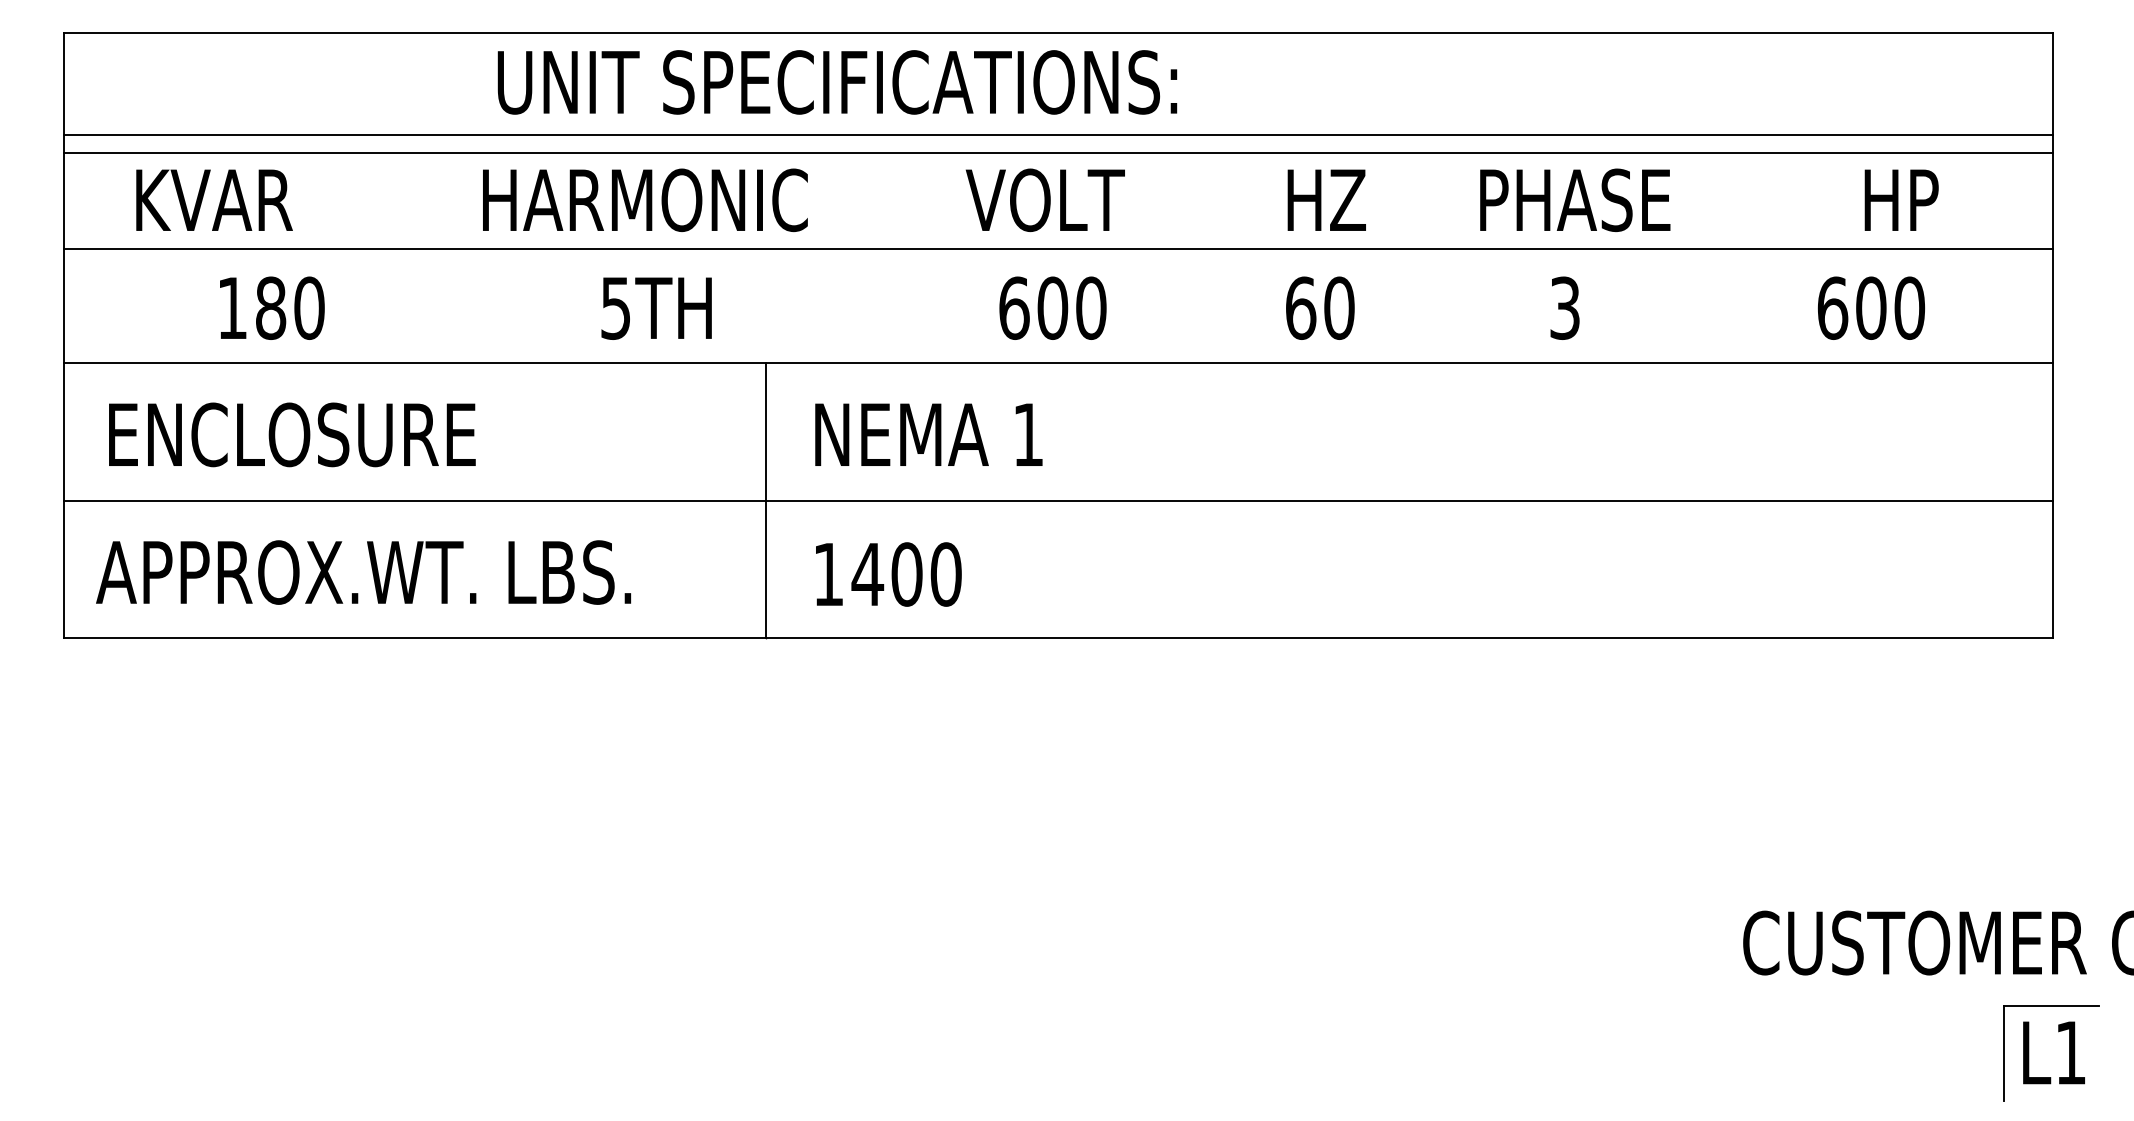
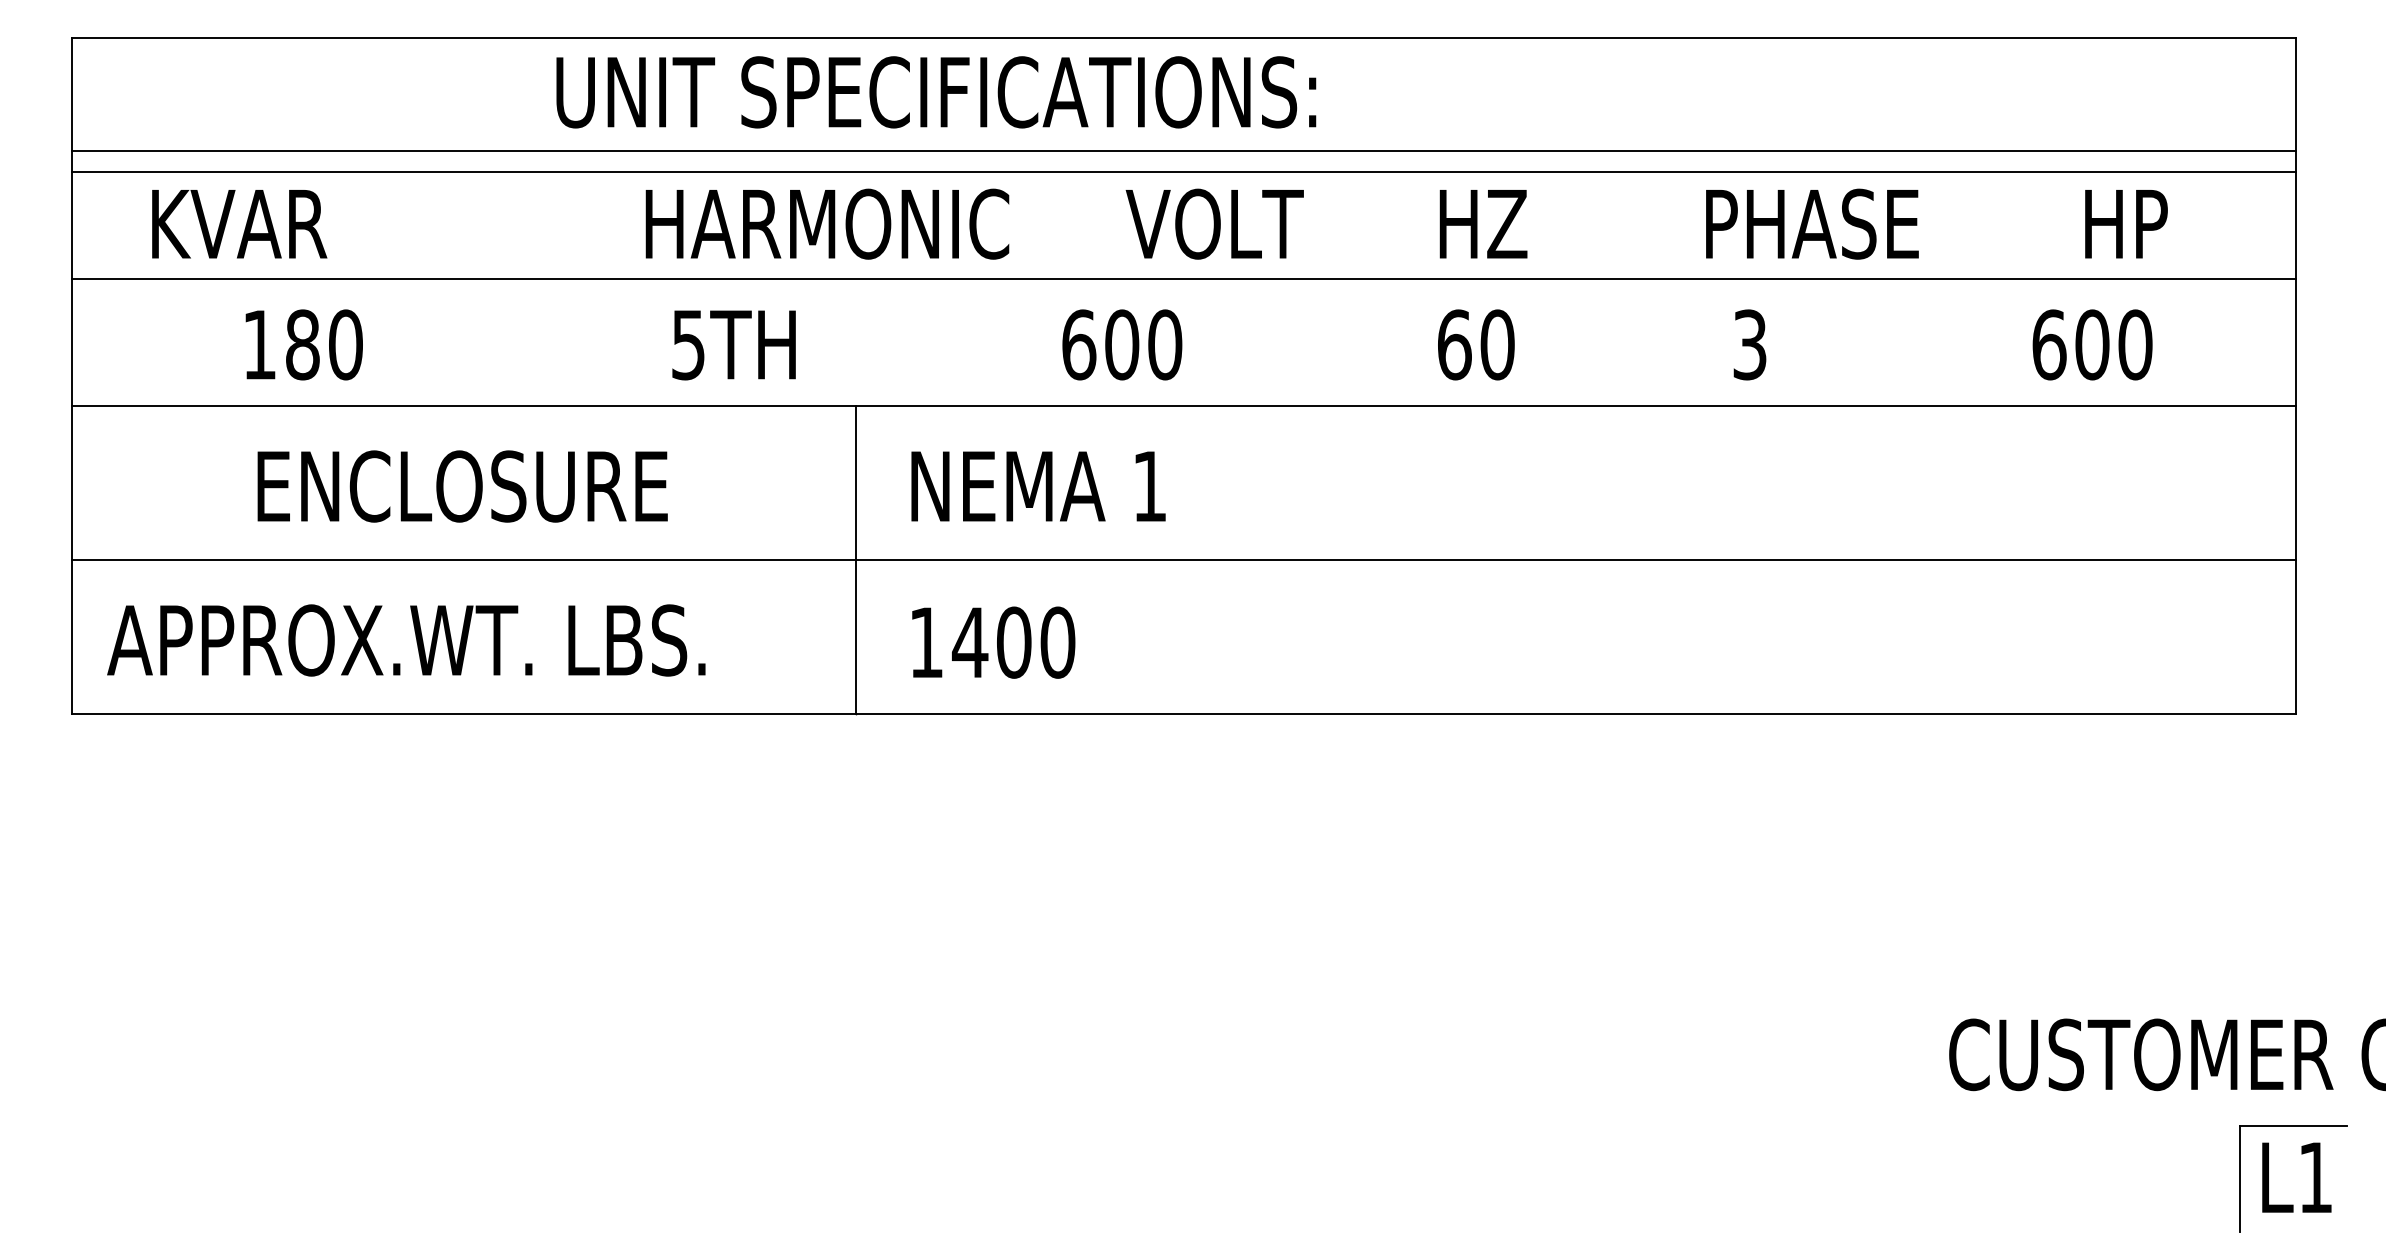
text: (645, 199) -> (827, 223), moved
text: (1045, 199) -> (1214, 223), moved
text: (1575, 199) -> (1812, 223), moved
text: (1053, 307) -> (1122, 344), moved
text: (292, 434) -> (462, 486), moved

